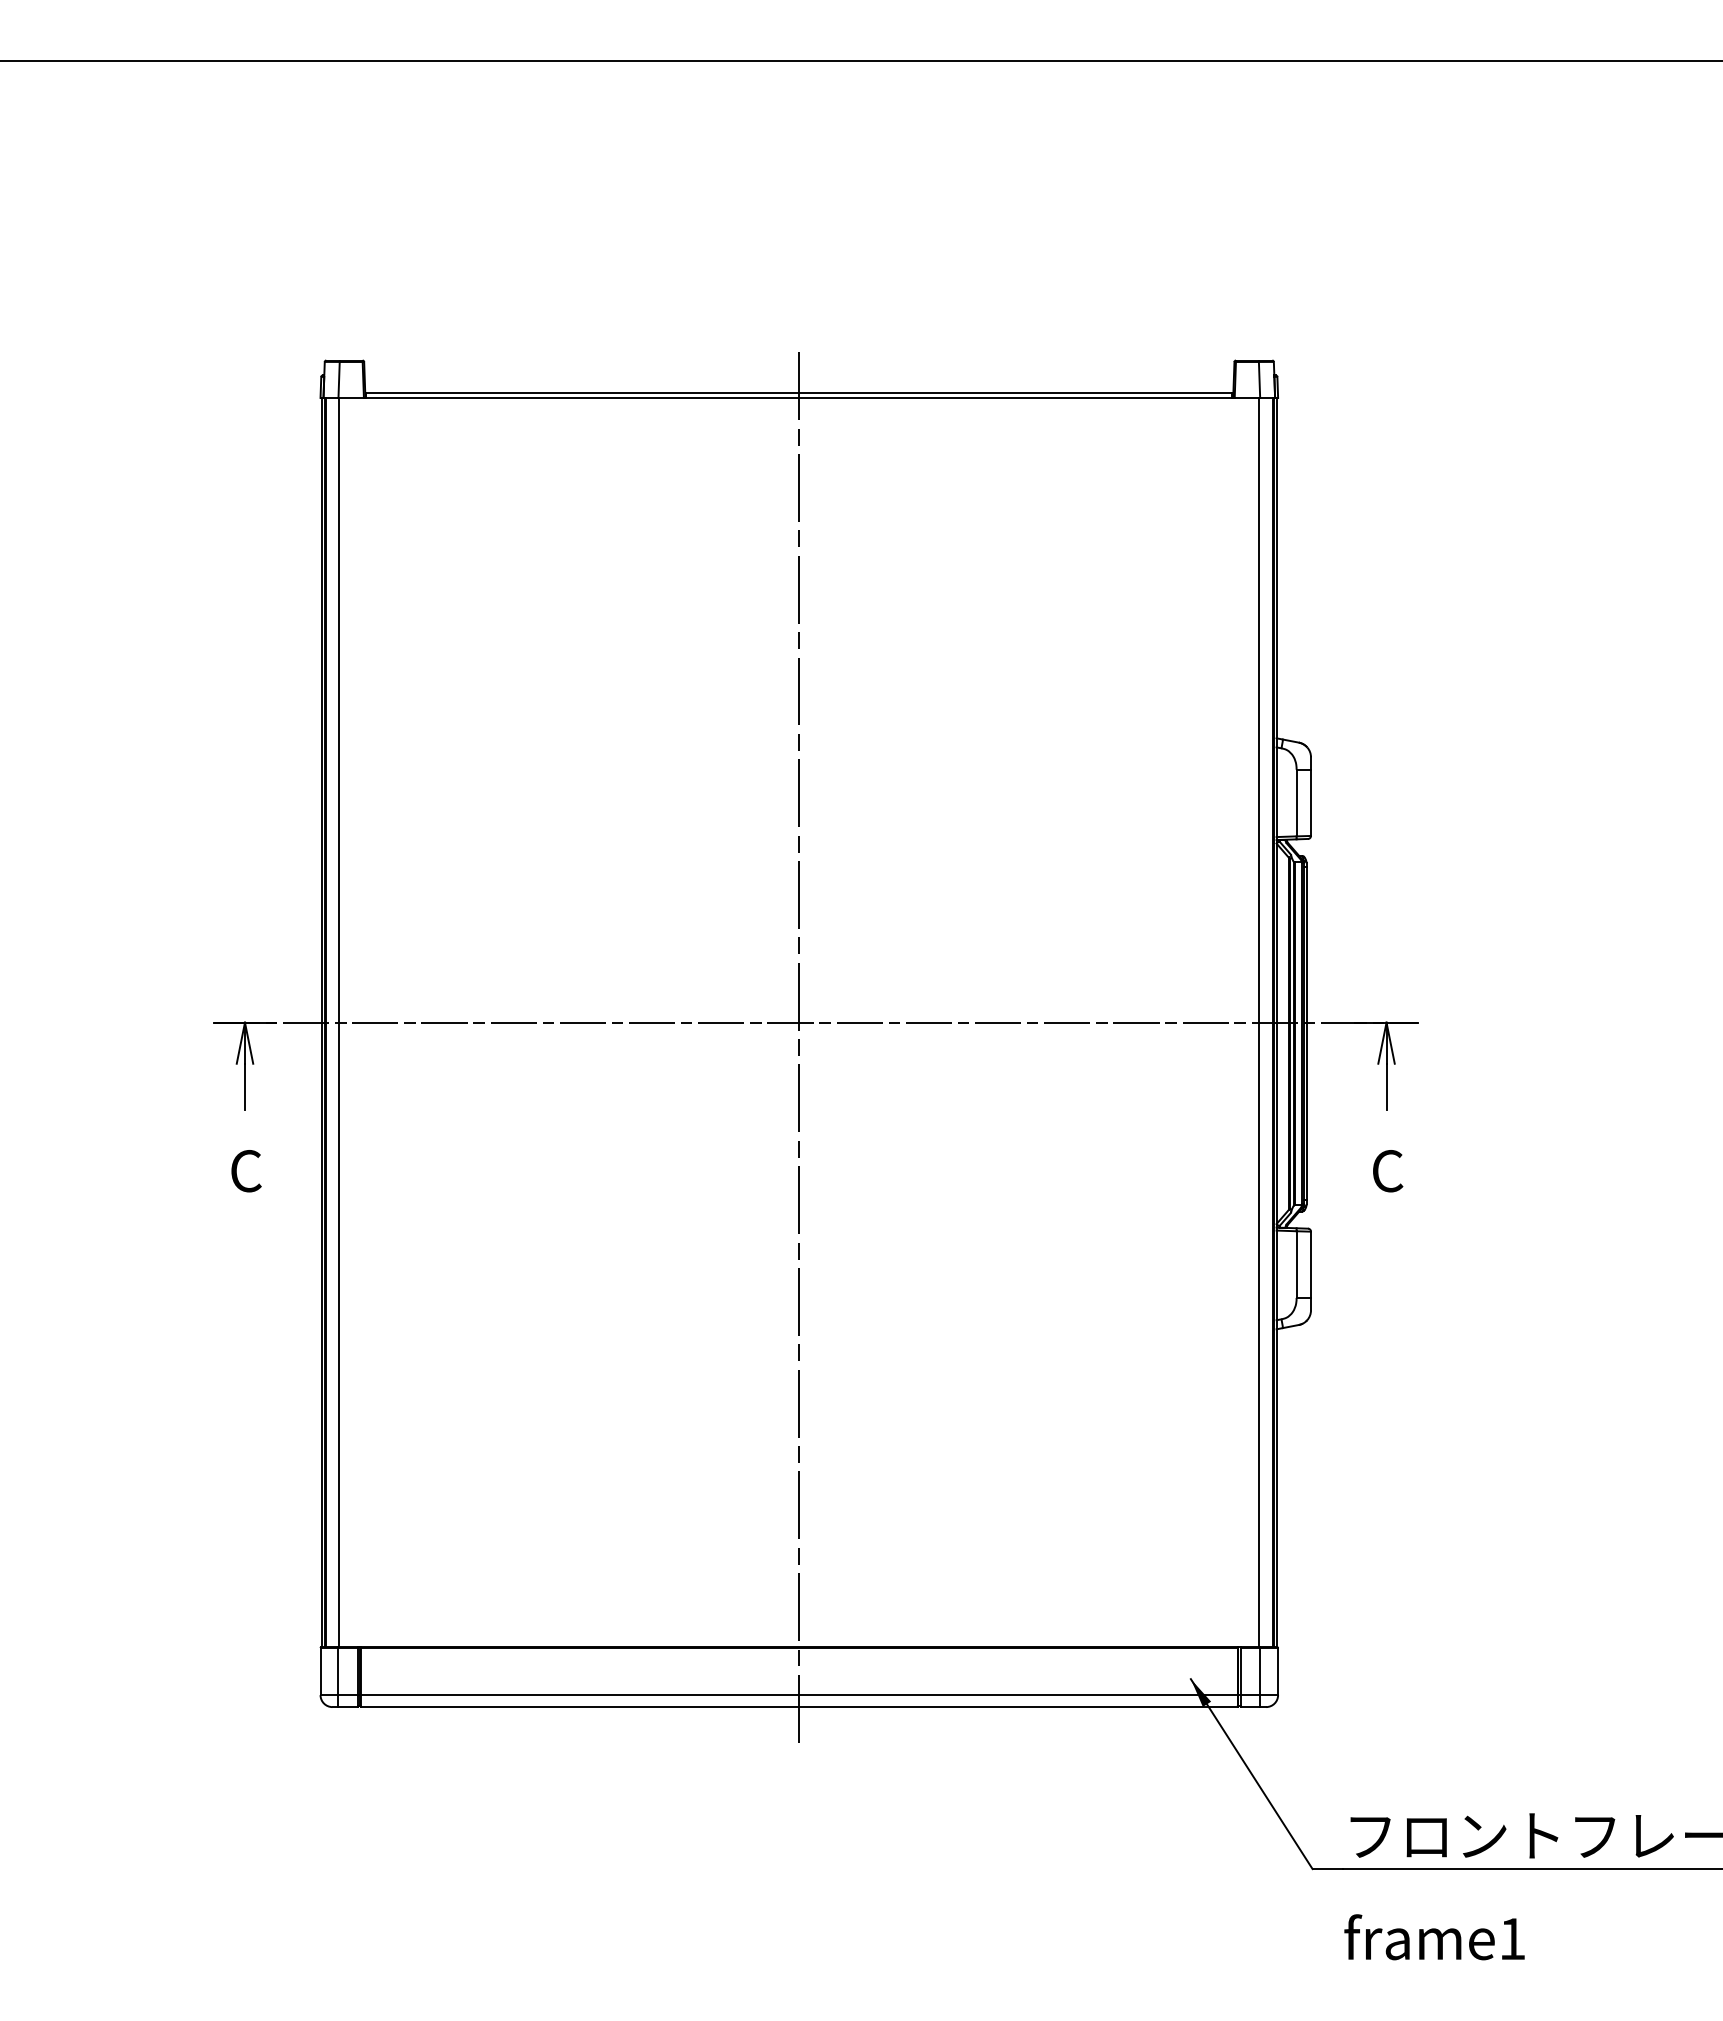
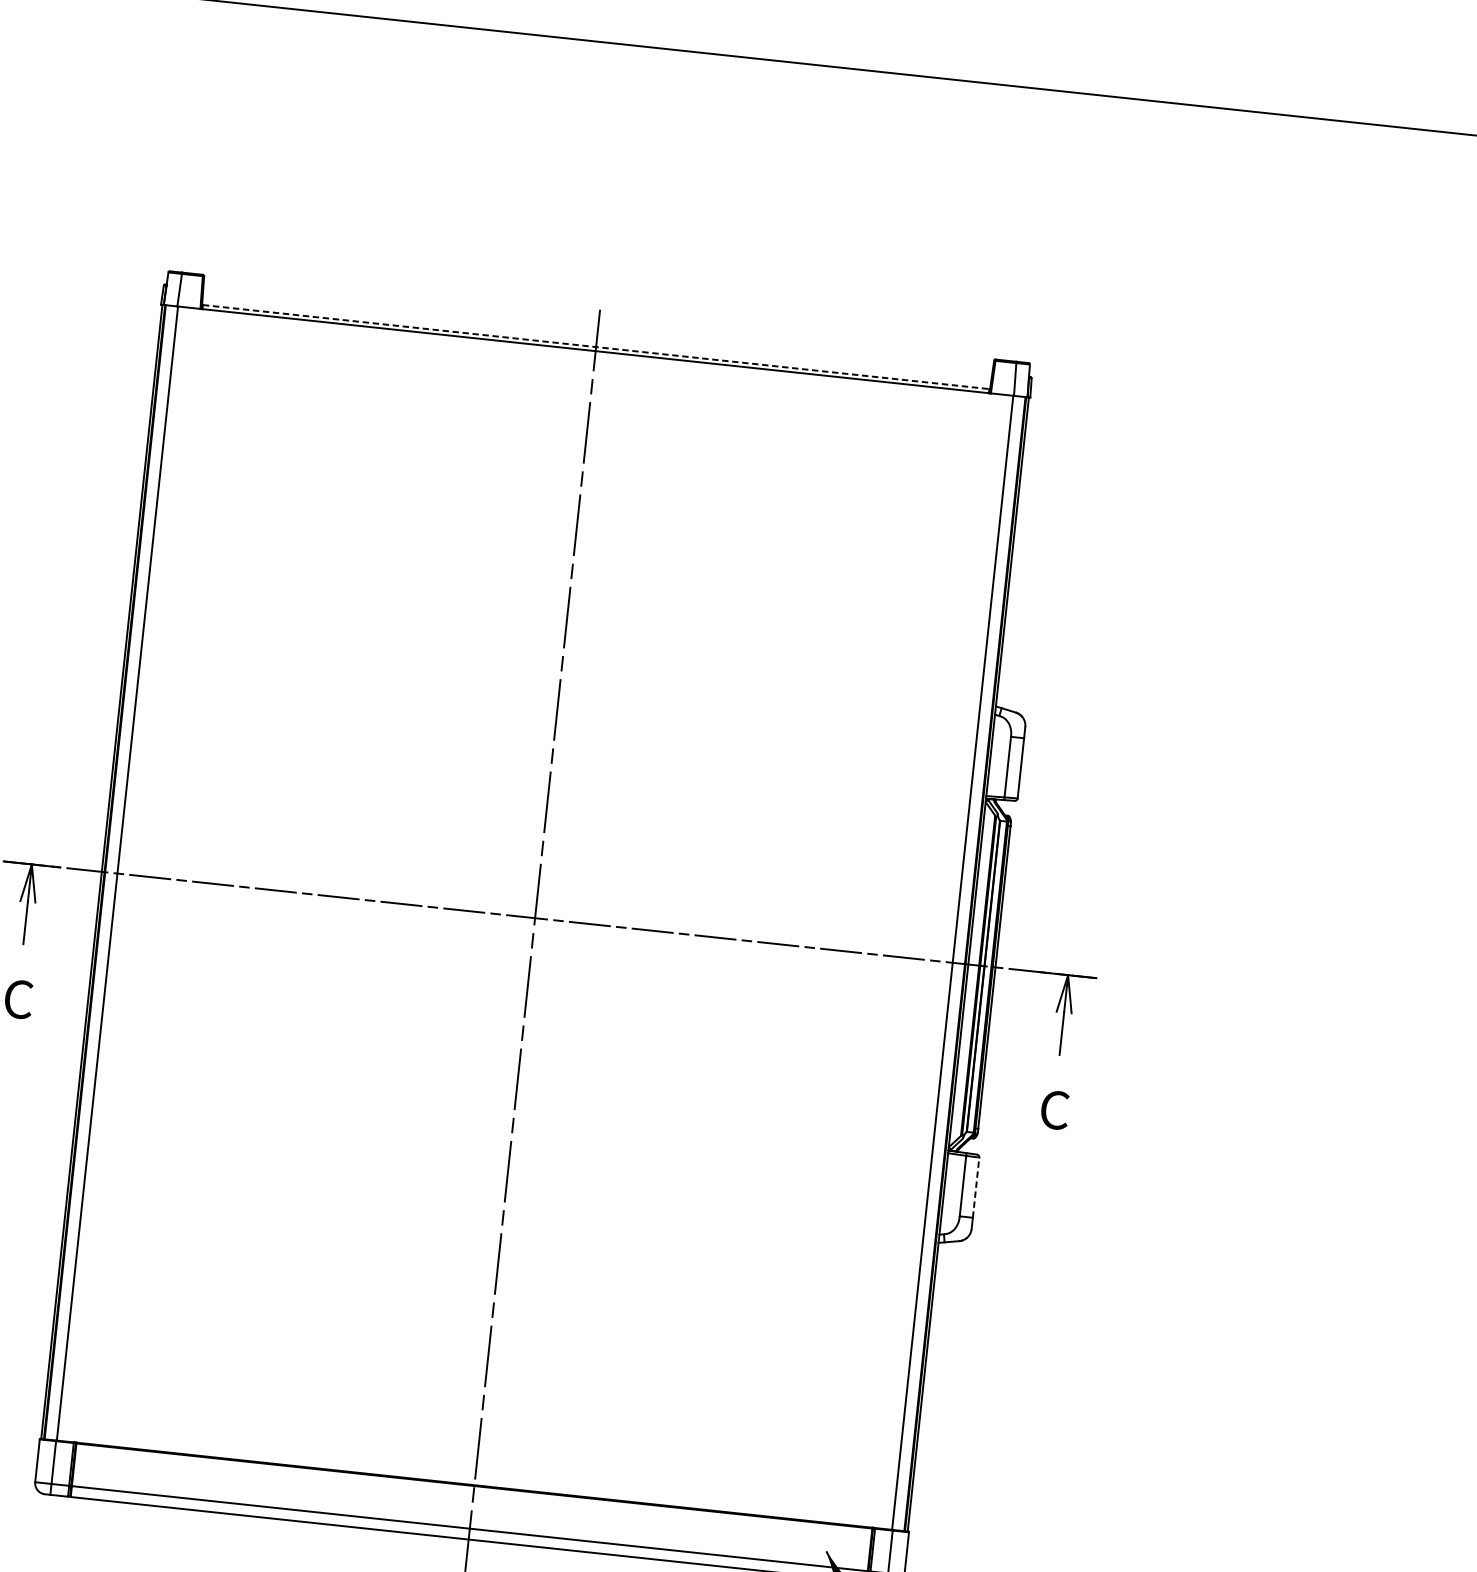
line: (799, 393) -> (596, 347), solid -> dashed
line: (1311, 1264) -> (976, 1187), solid -> dashed

